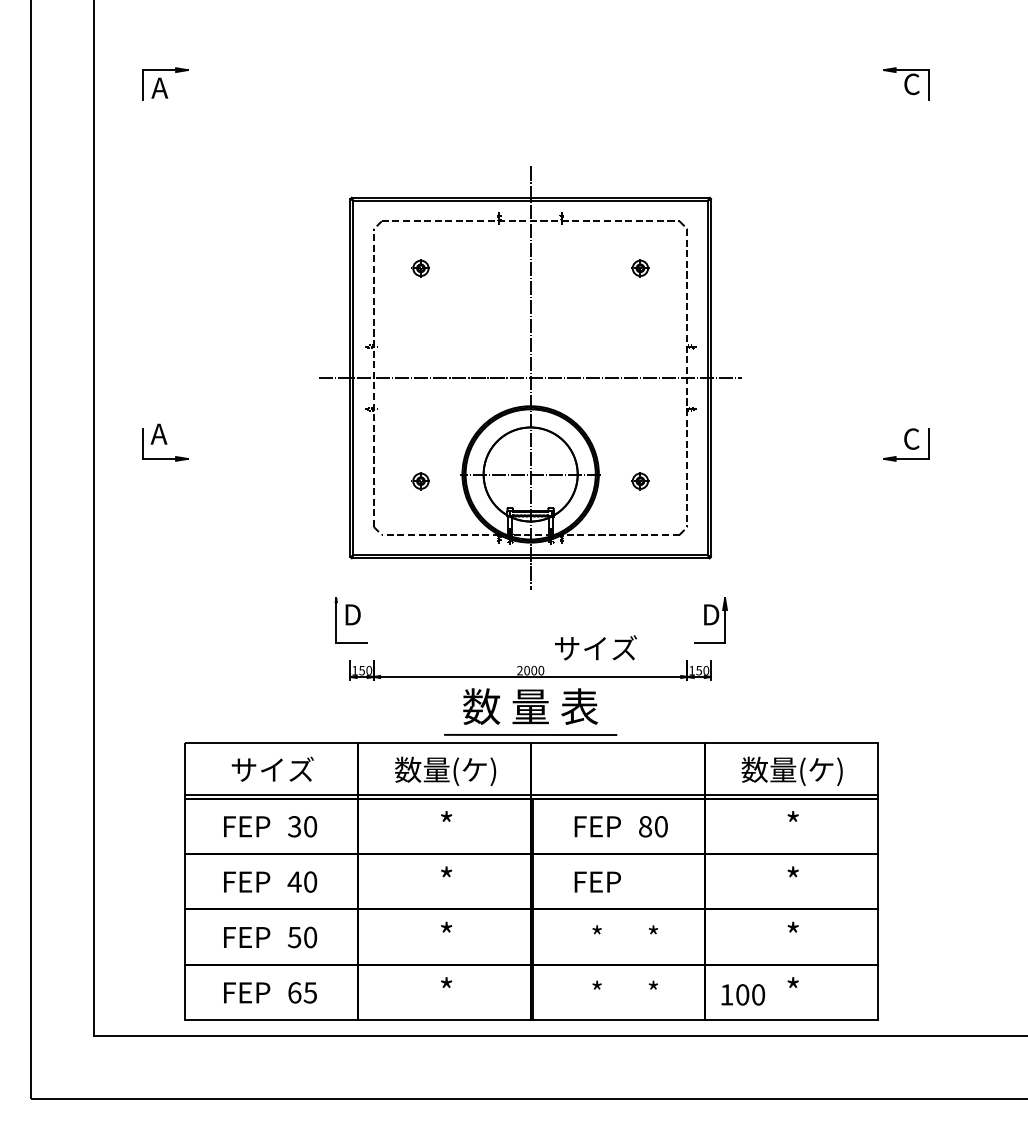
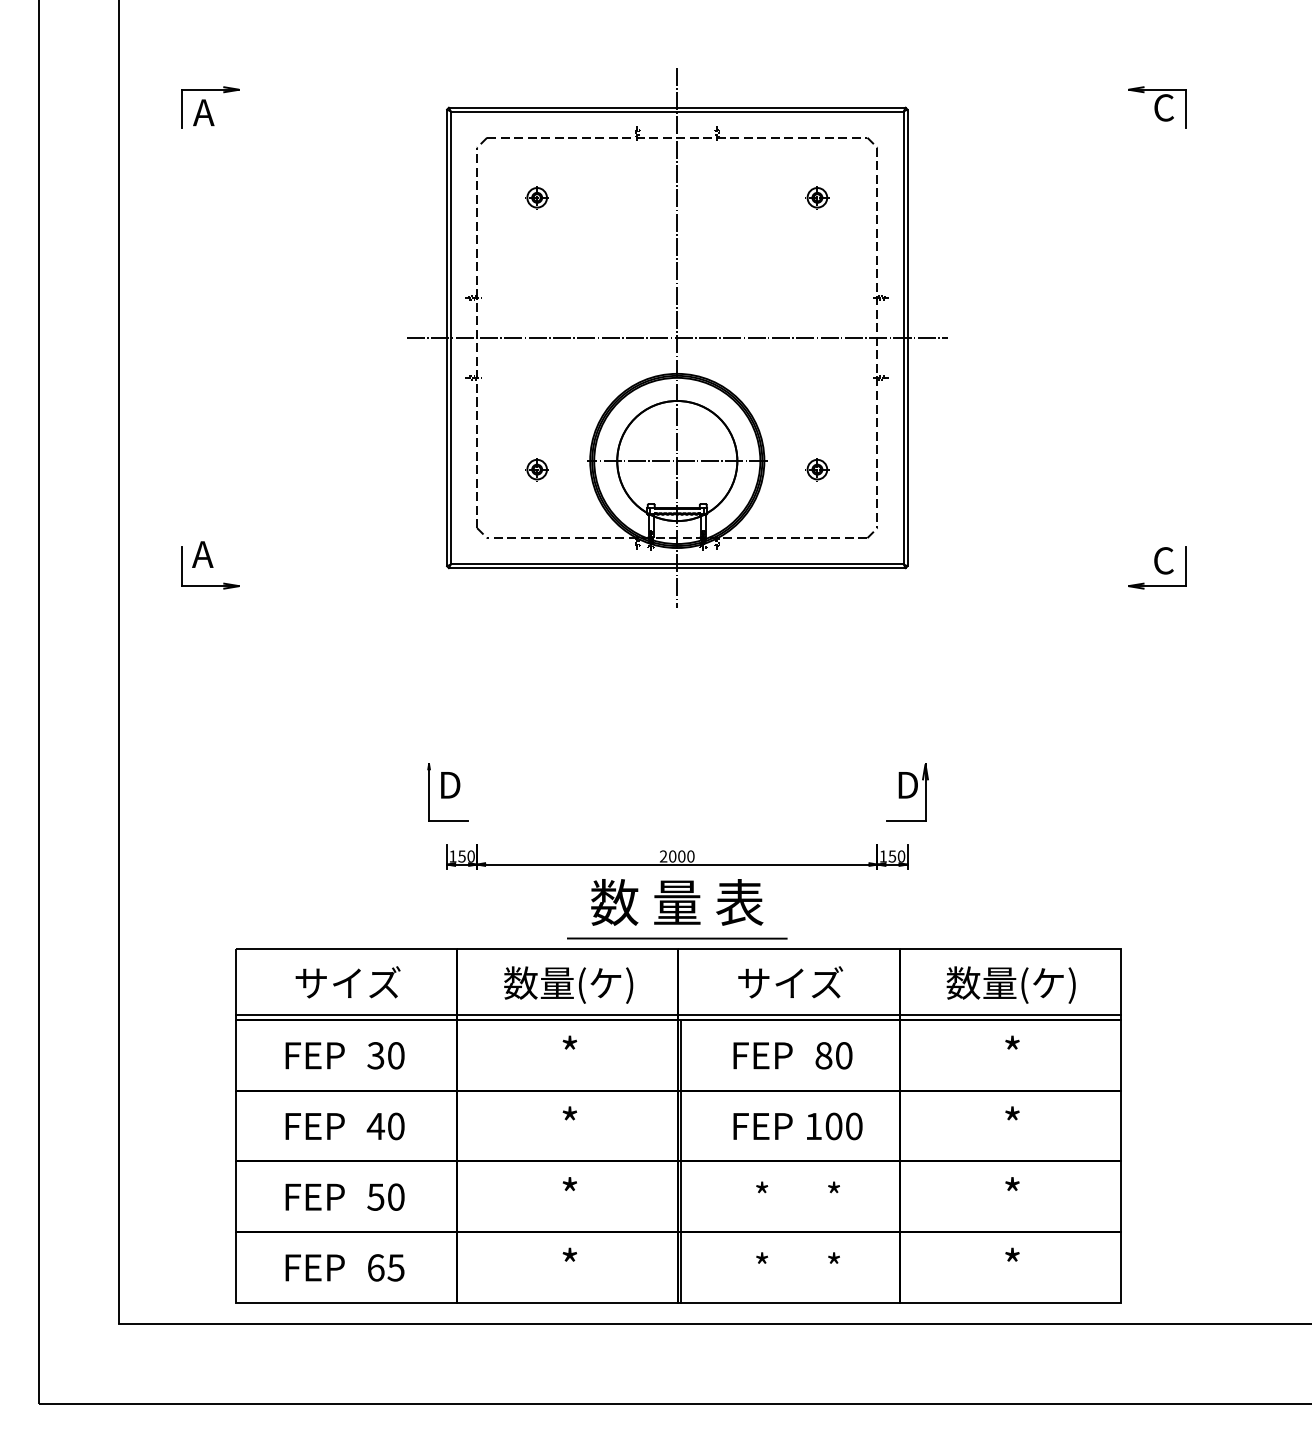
part: (530, 377) -> (677, 337), moved
text: (595, 647) -> (790, 982), moved
text: (743, 994) -> (834, 1126), moved

